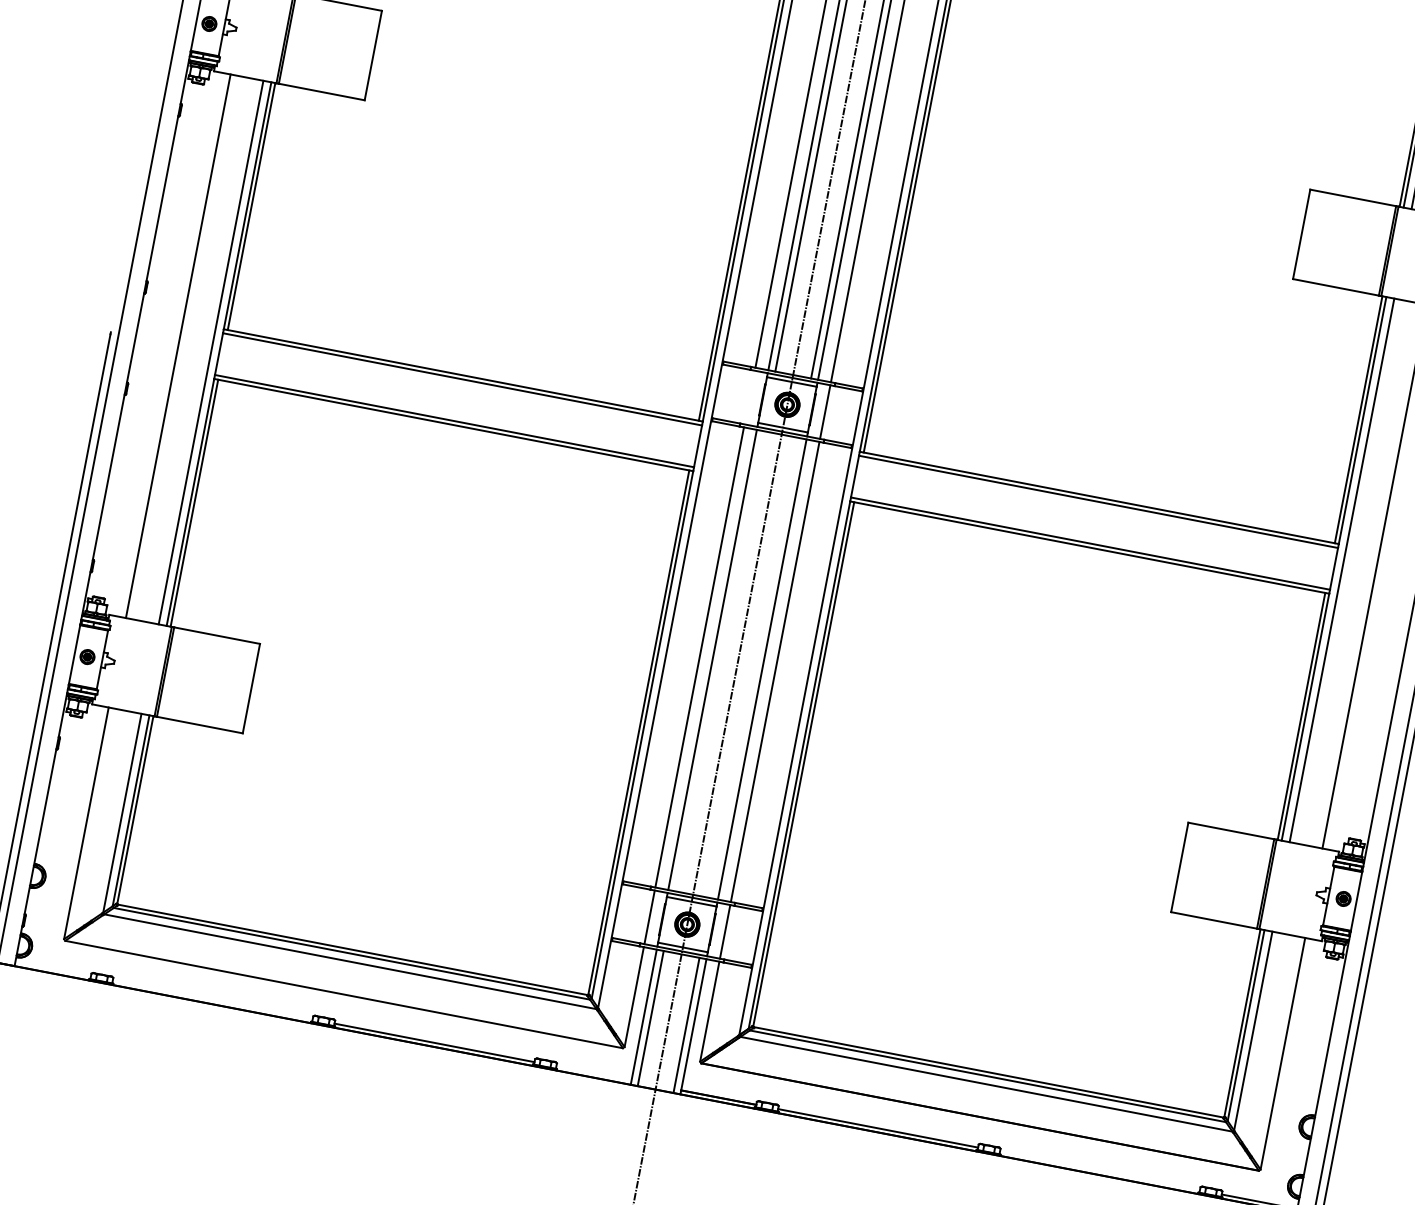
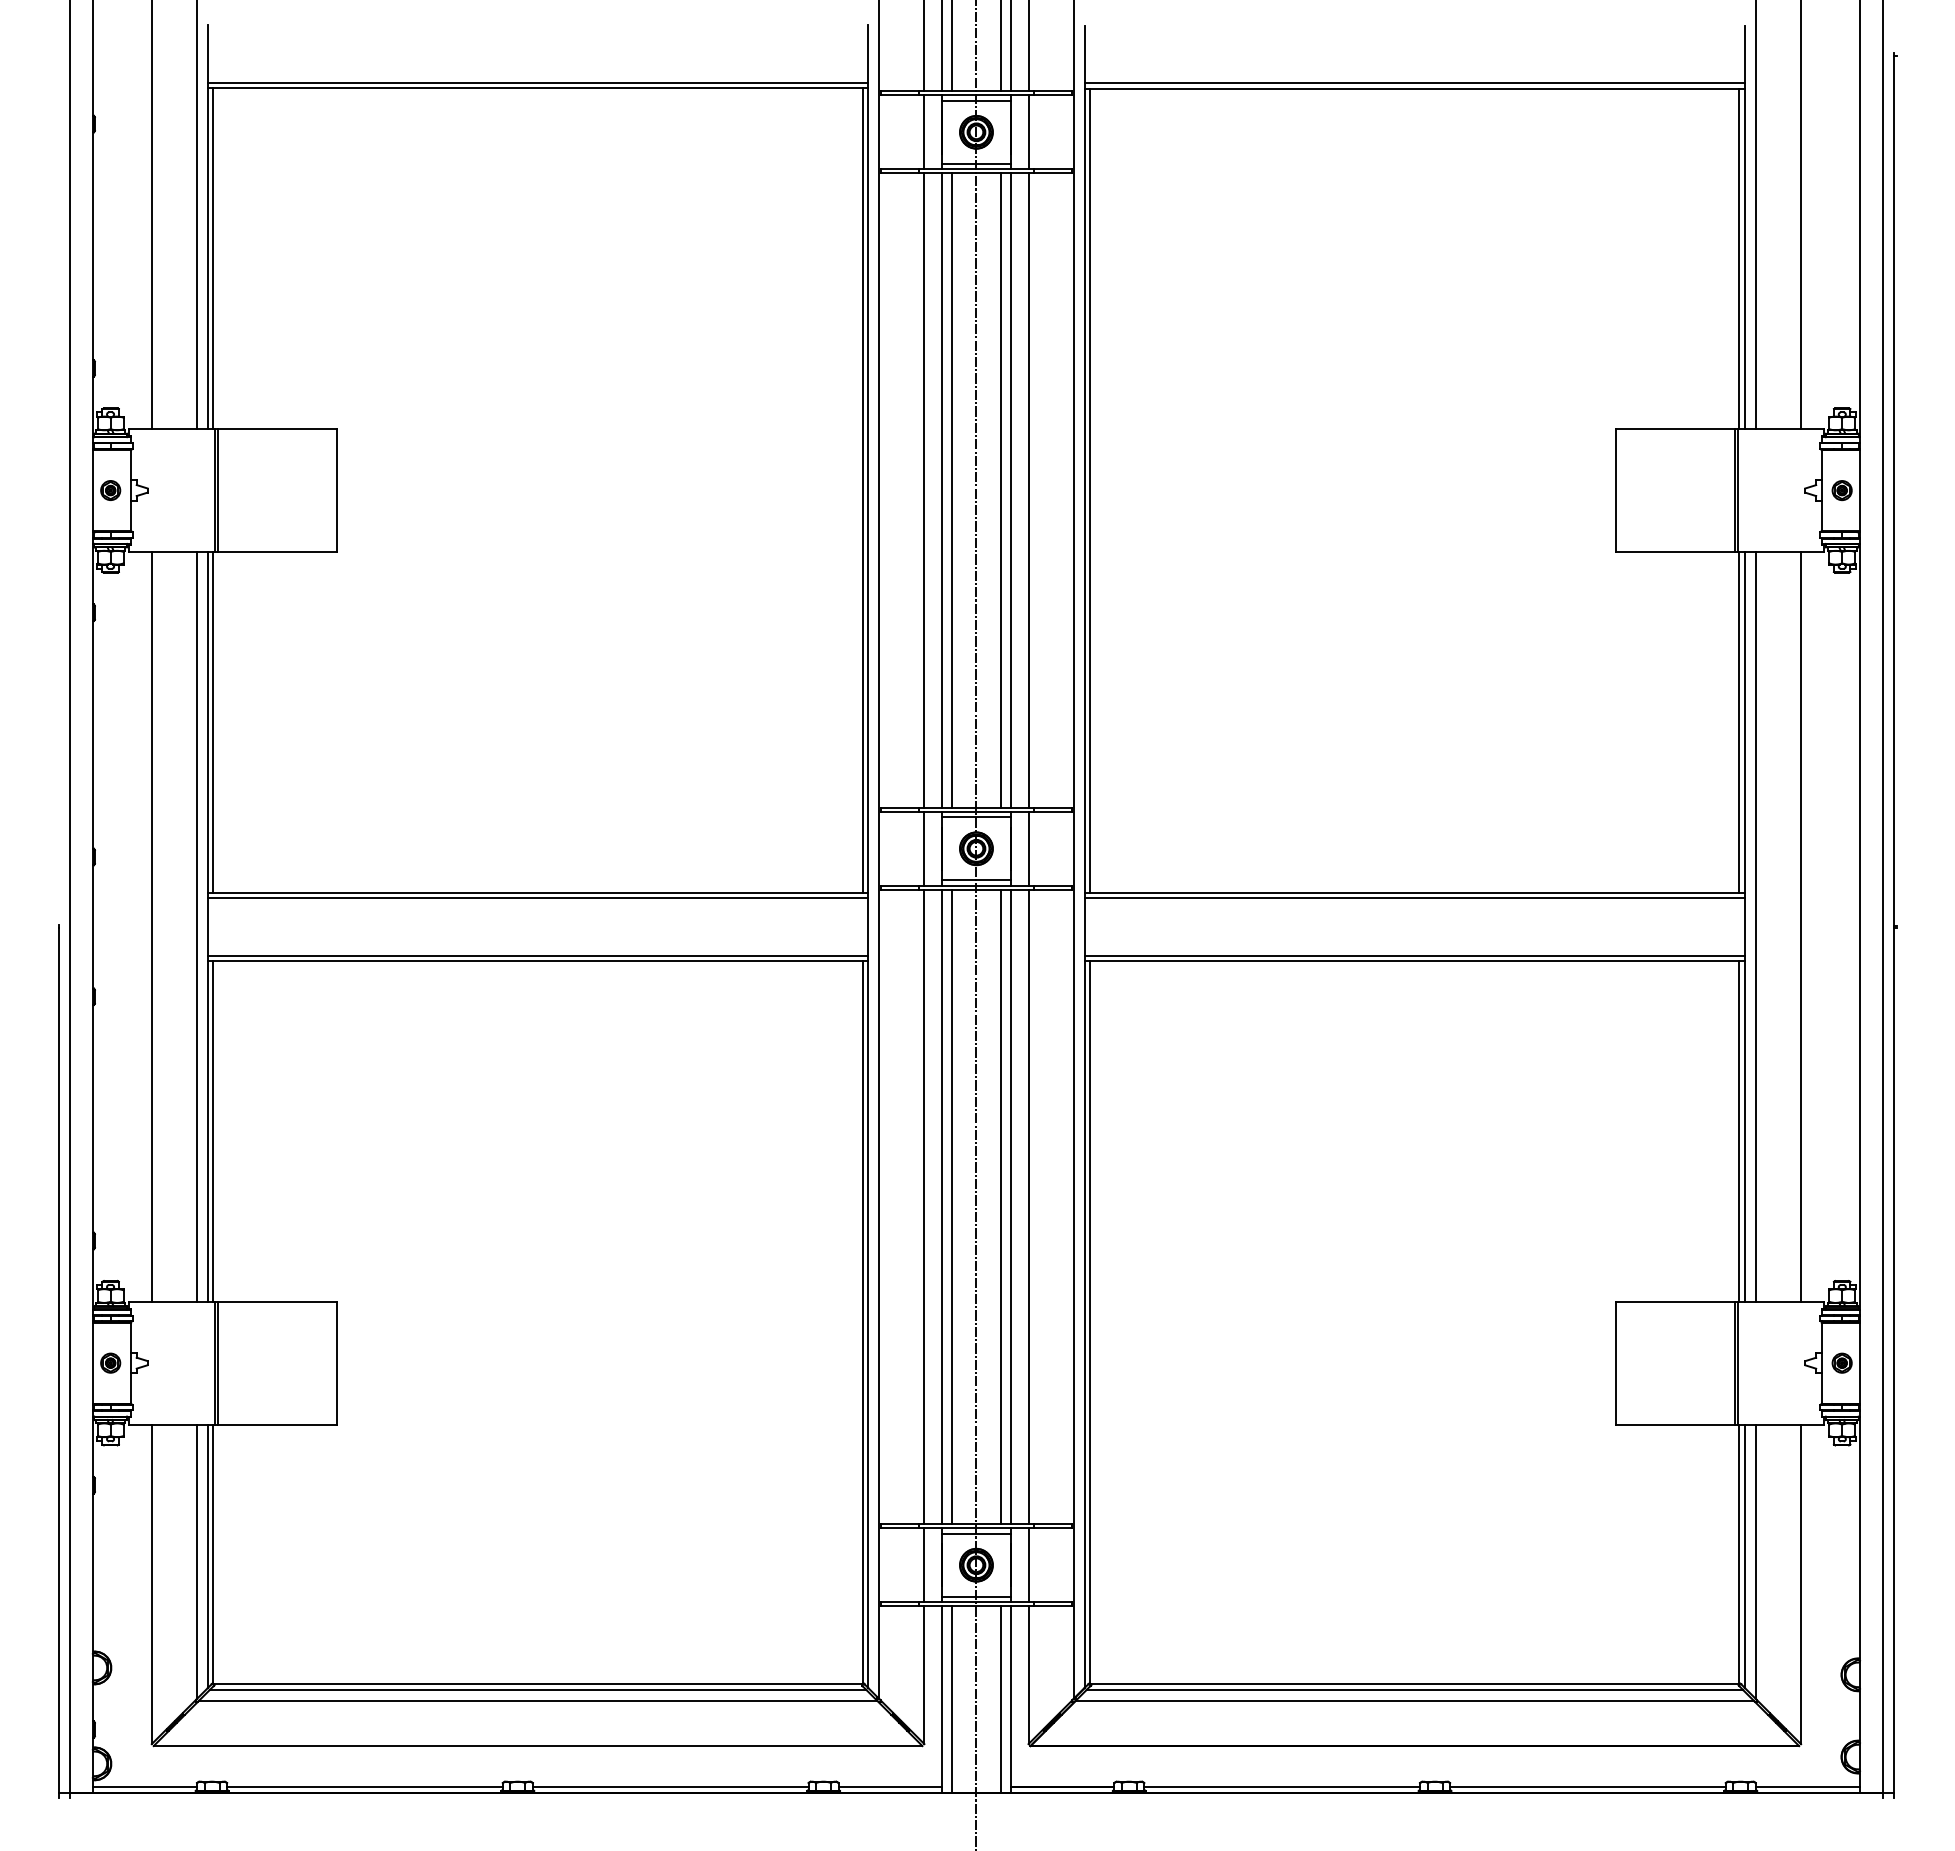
line: (749, 397) -> (924, 848), added
line: (719, 660) -> (951, 1206), added
line: (755, 667) -> (1001, 1206), added
line: (52, 969) -> (144, 1787), added
line: (212, 1000) -> (364, 1787), added
line: (593, 1073) -> (890, 1787), added
line: (1099, 1171) -> (1587, 1787), added

